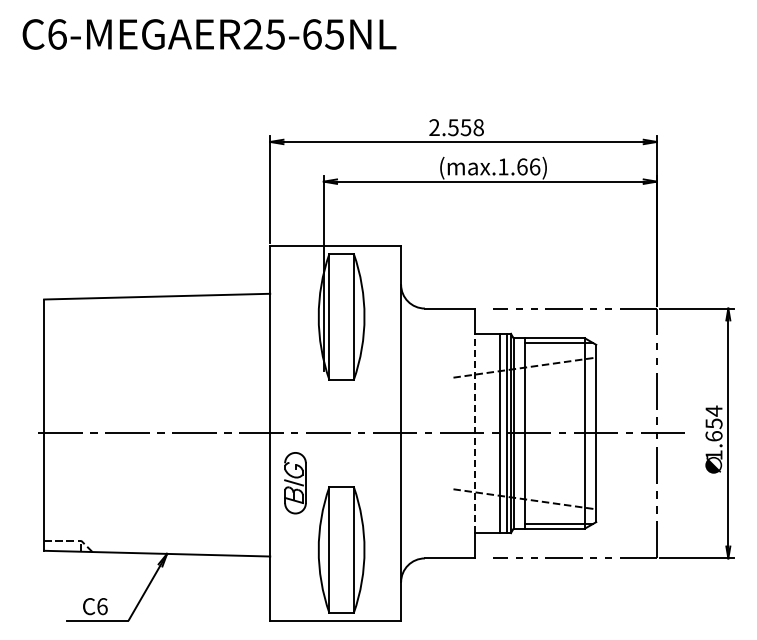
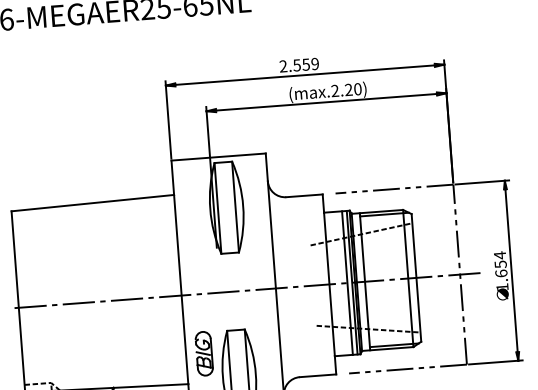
text: (478, 127) -> (315, 63), 2.558 -> 2.559
text: (519, 166) -> (346, 89), (max.1.66) -> (max.2.20)
line: (475, 433) -> (329, 284), dashed -> solid
part: (295, 483) -> (204, 353), moved

